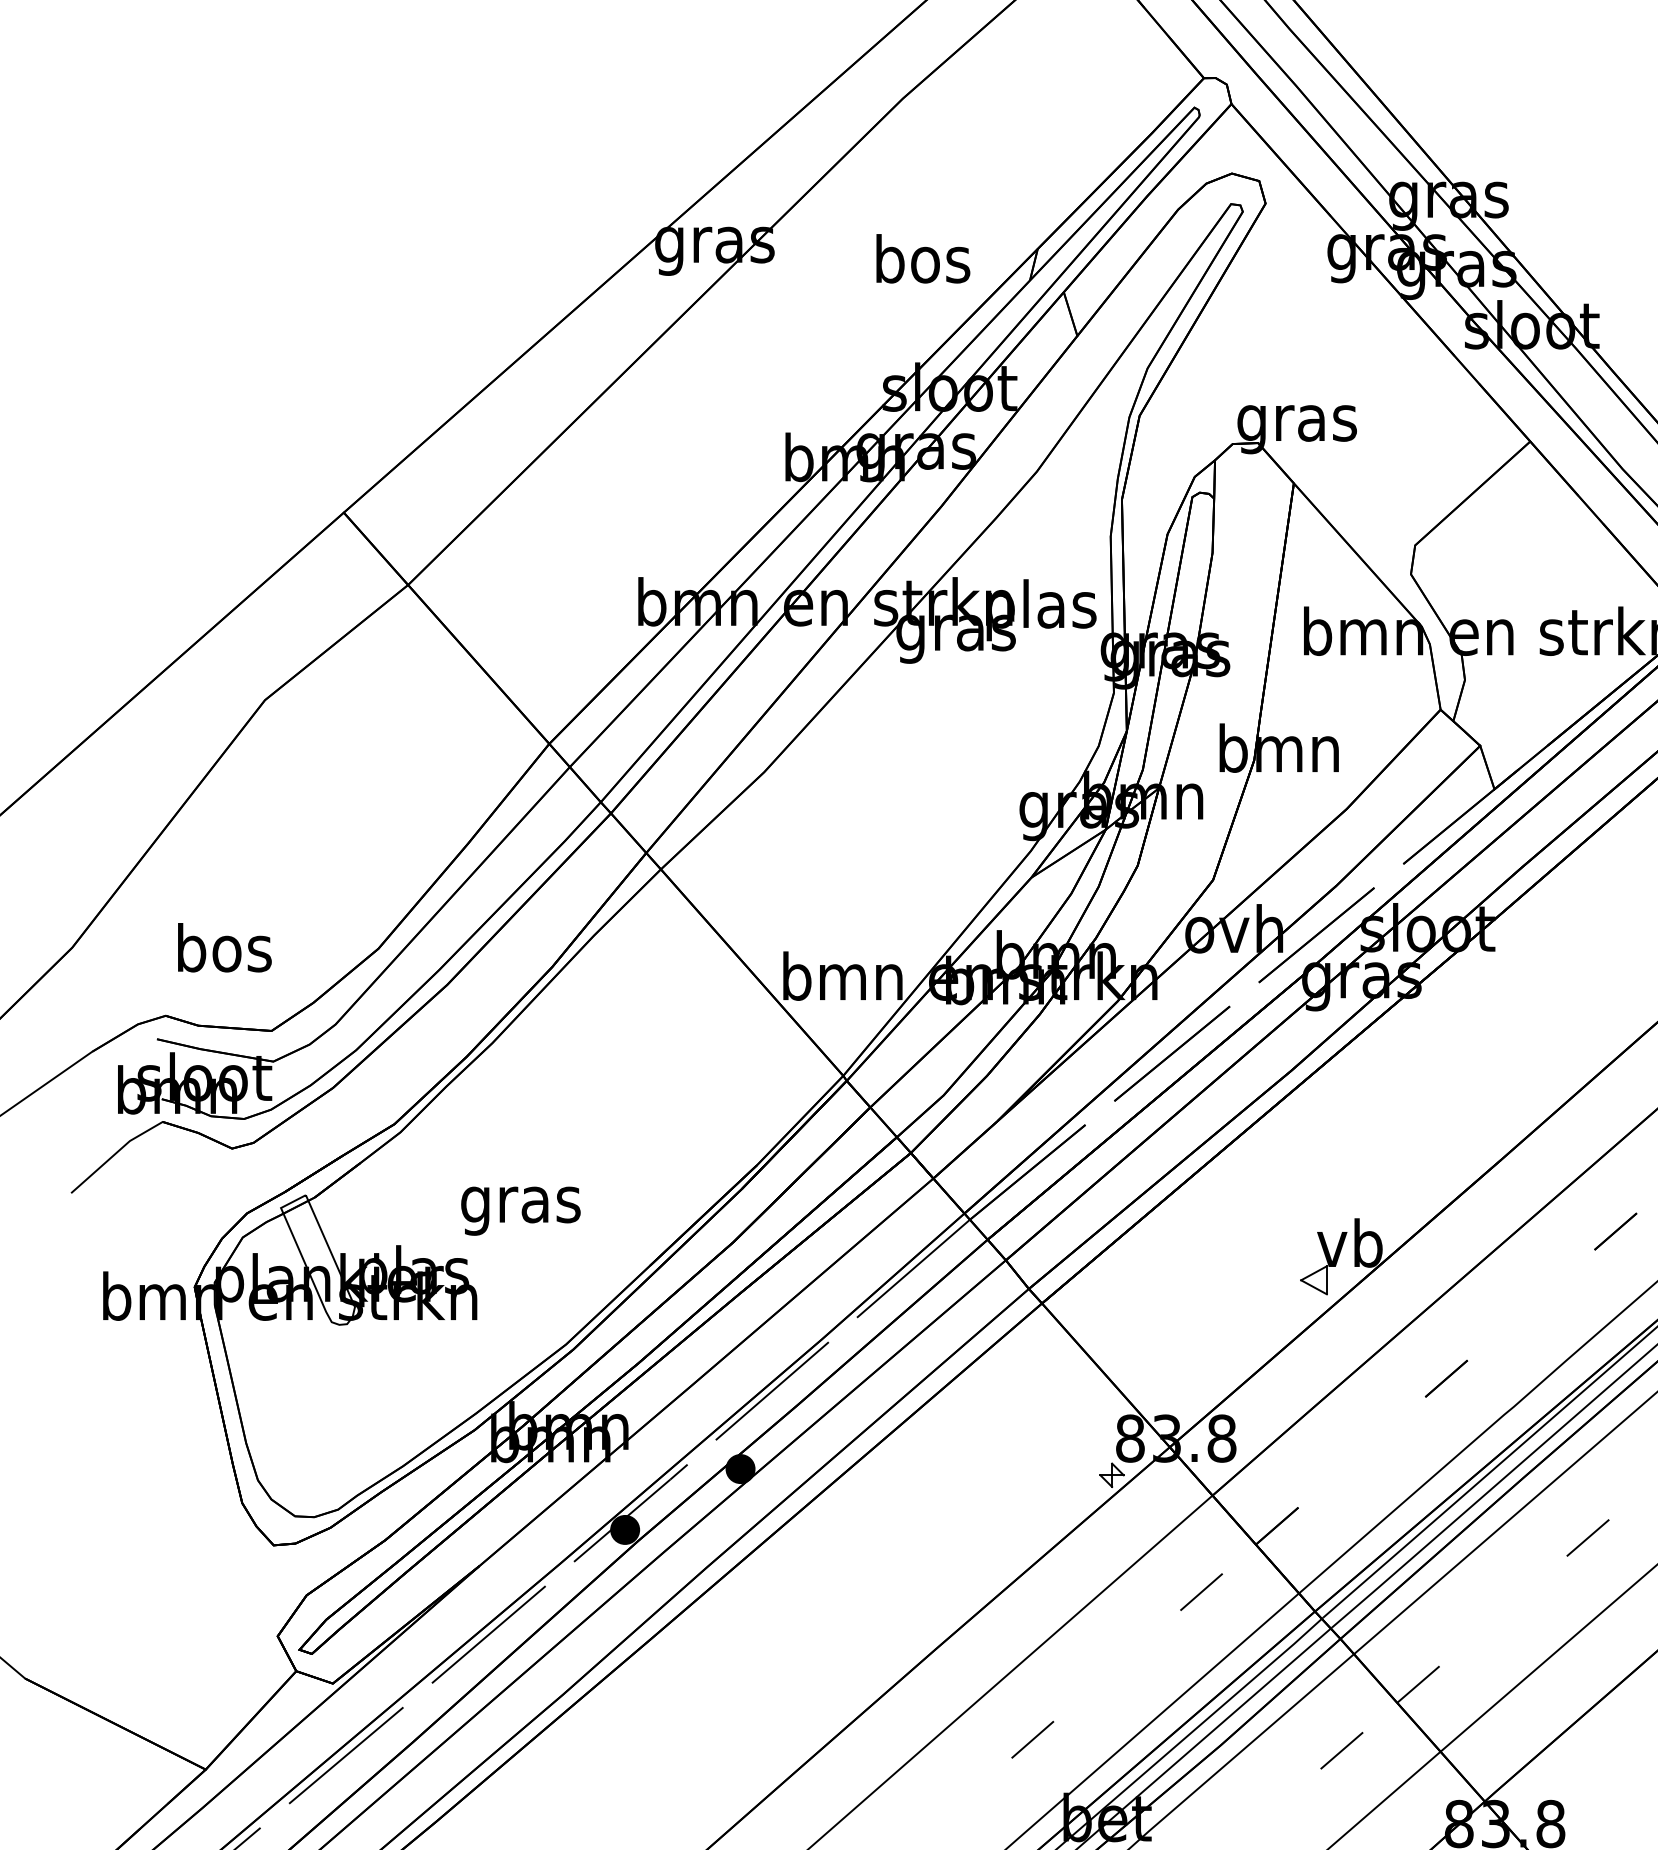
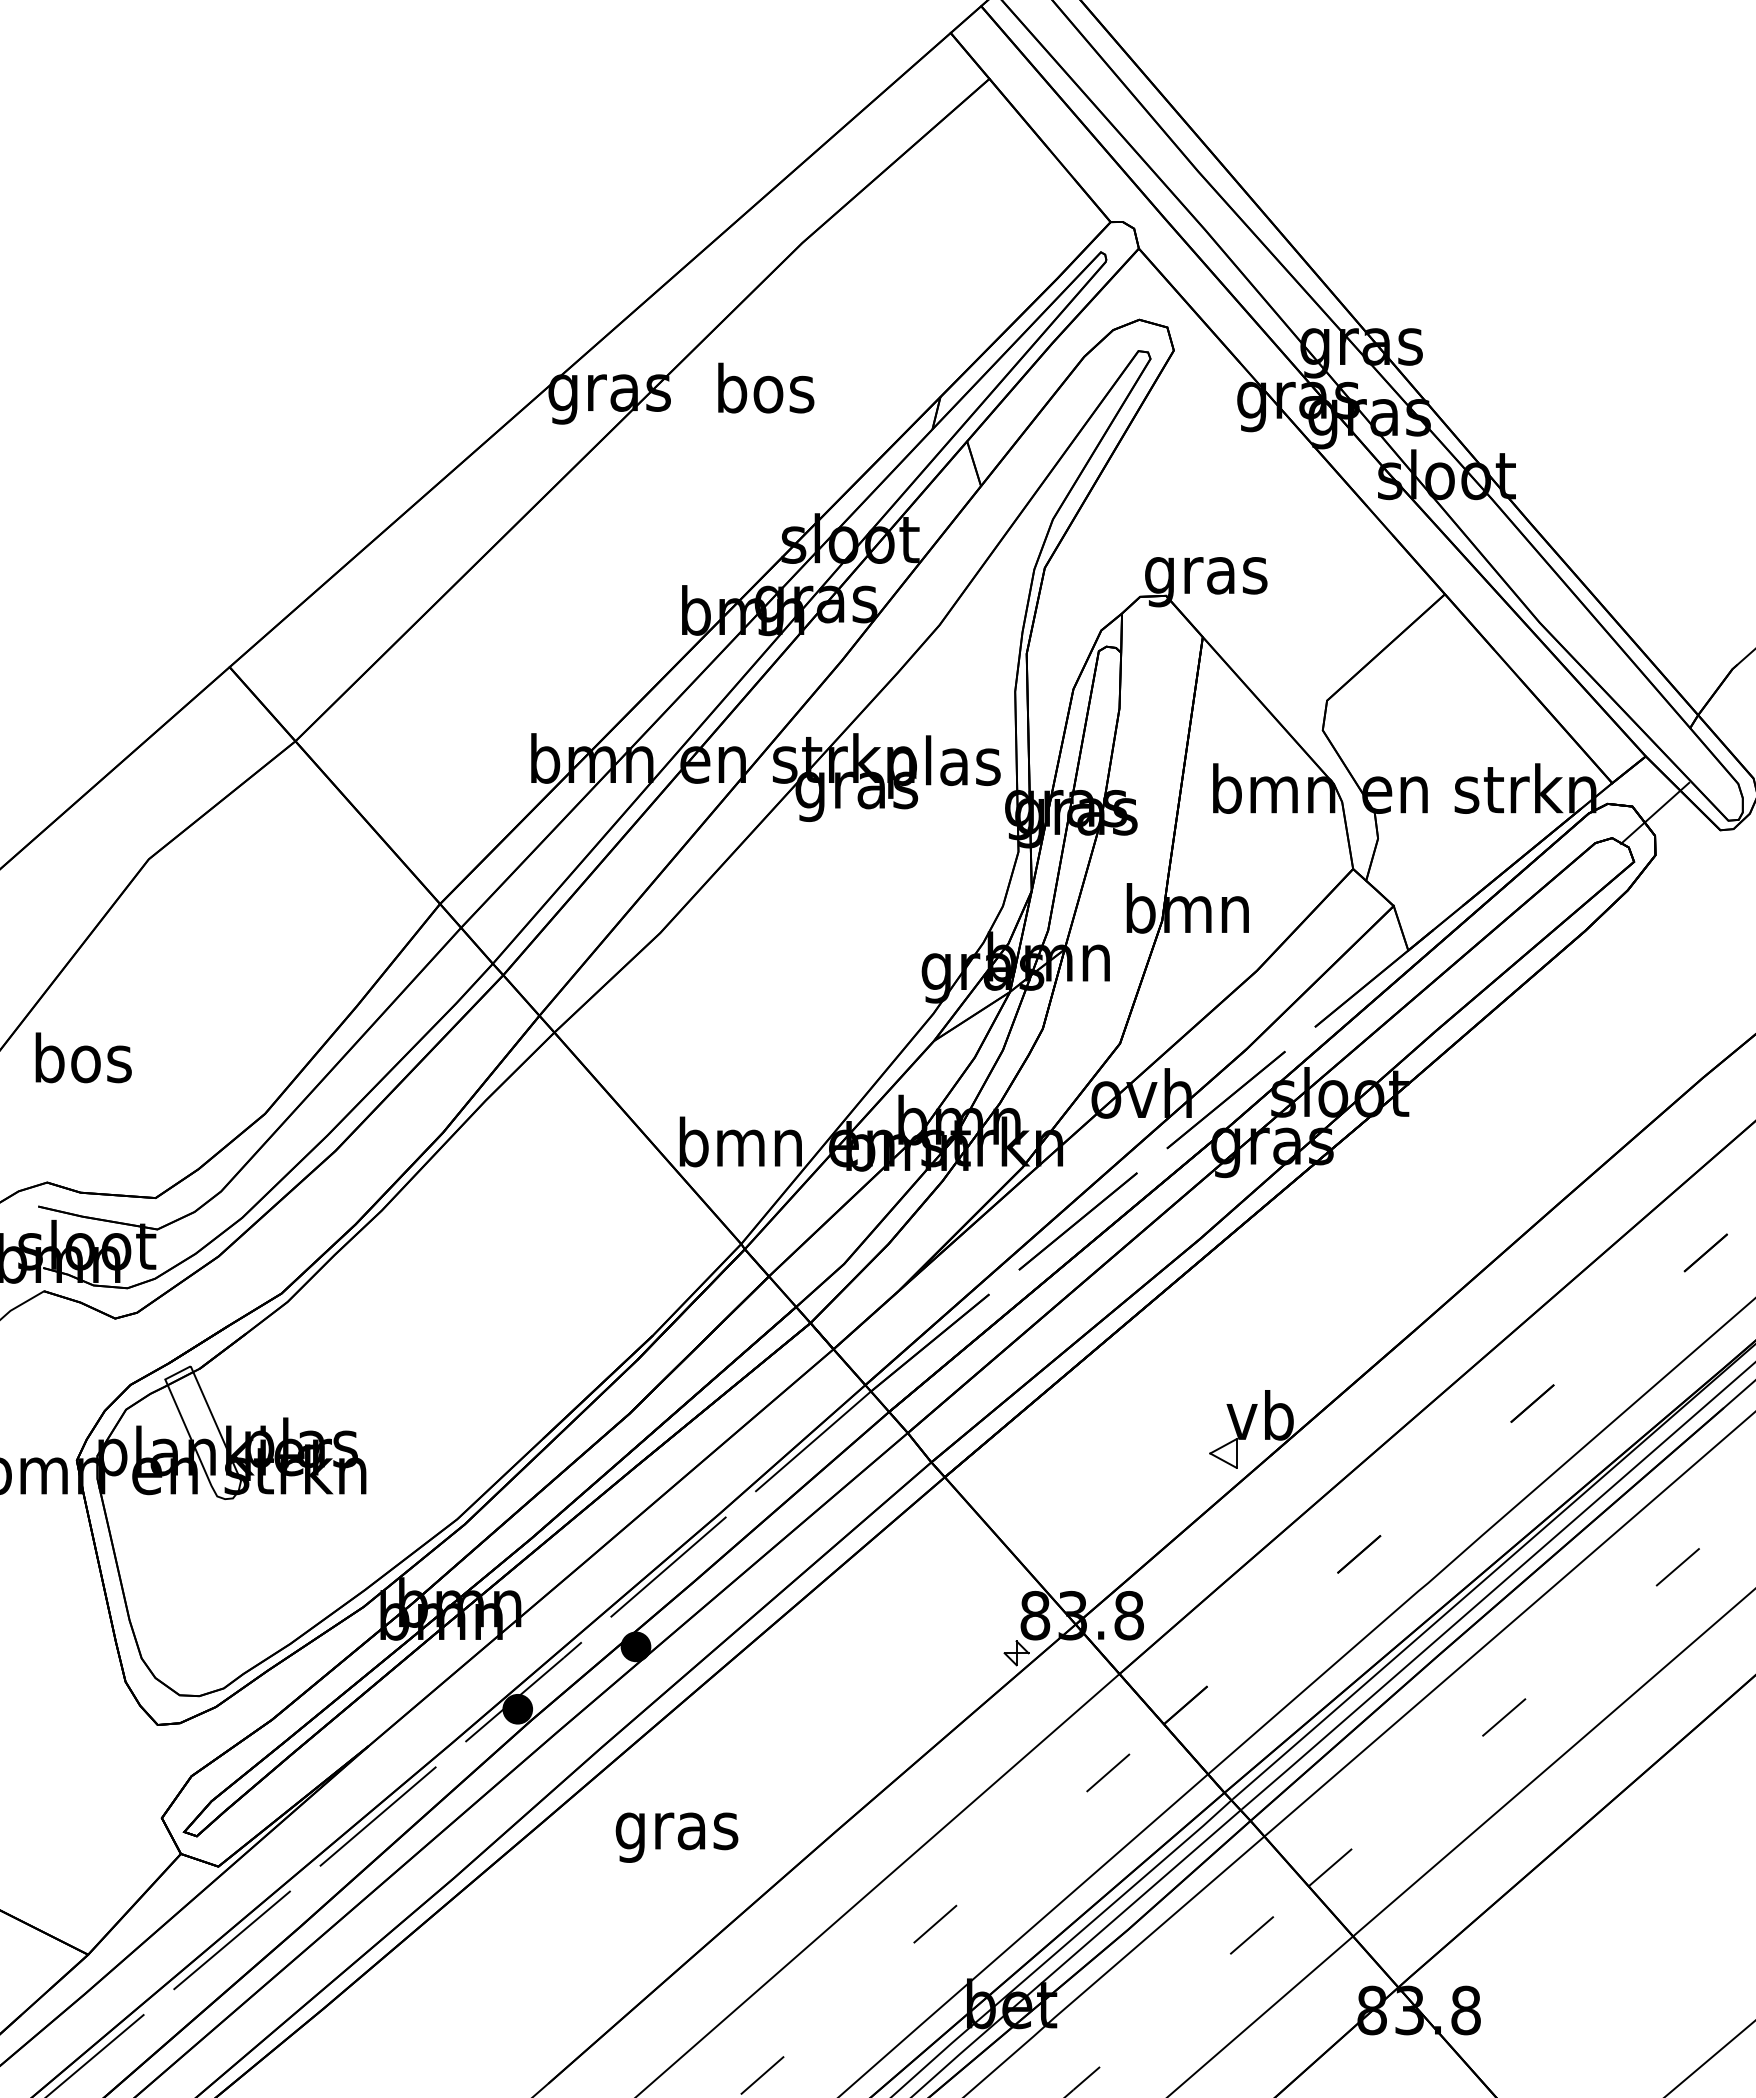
text: (923, 258) -> (766, 387), moved
text: (224, 947) -> (83, 1057), moved
text: (520, 1210) -> (676, 1837), moved

